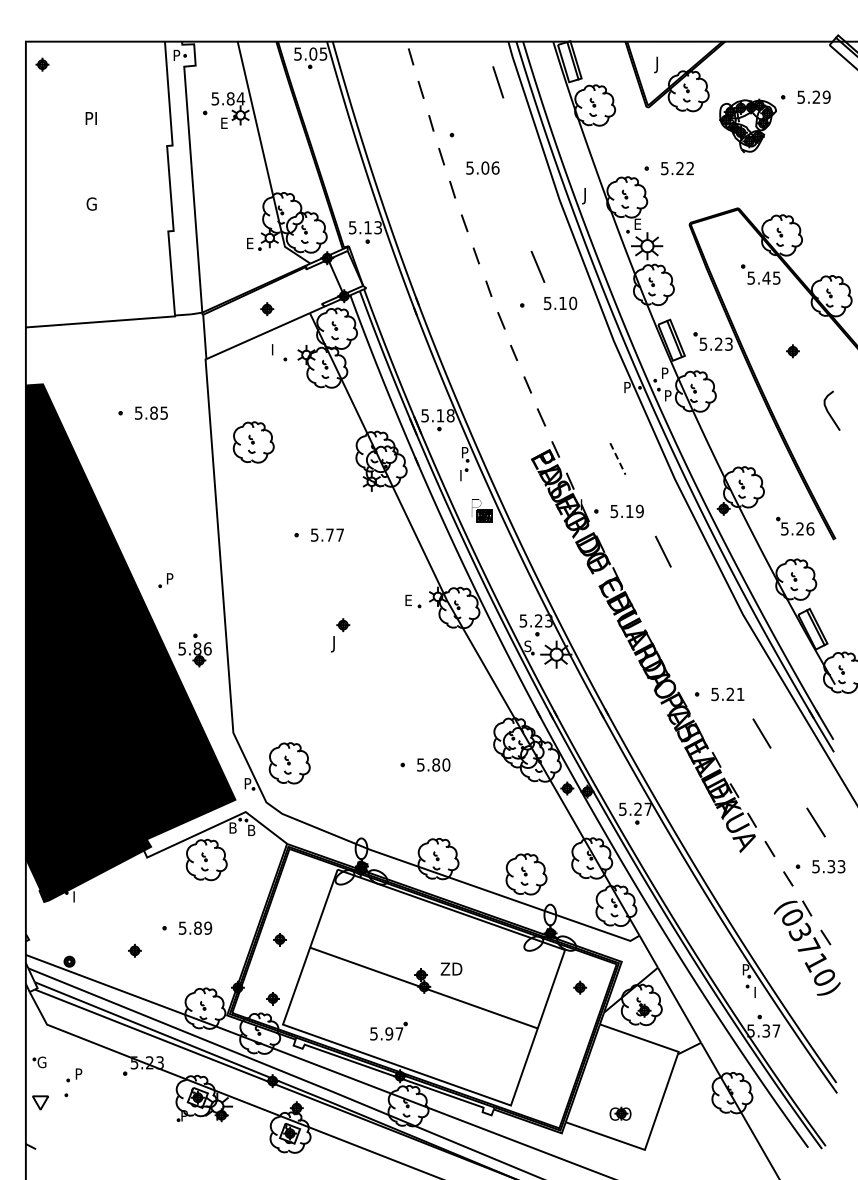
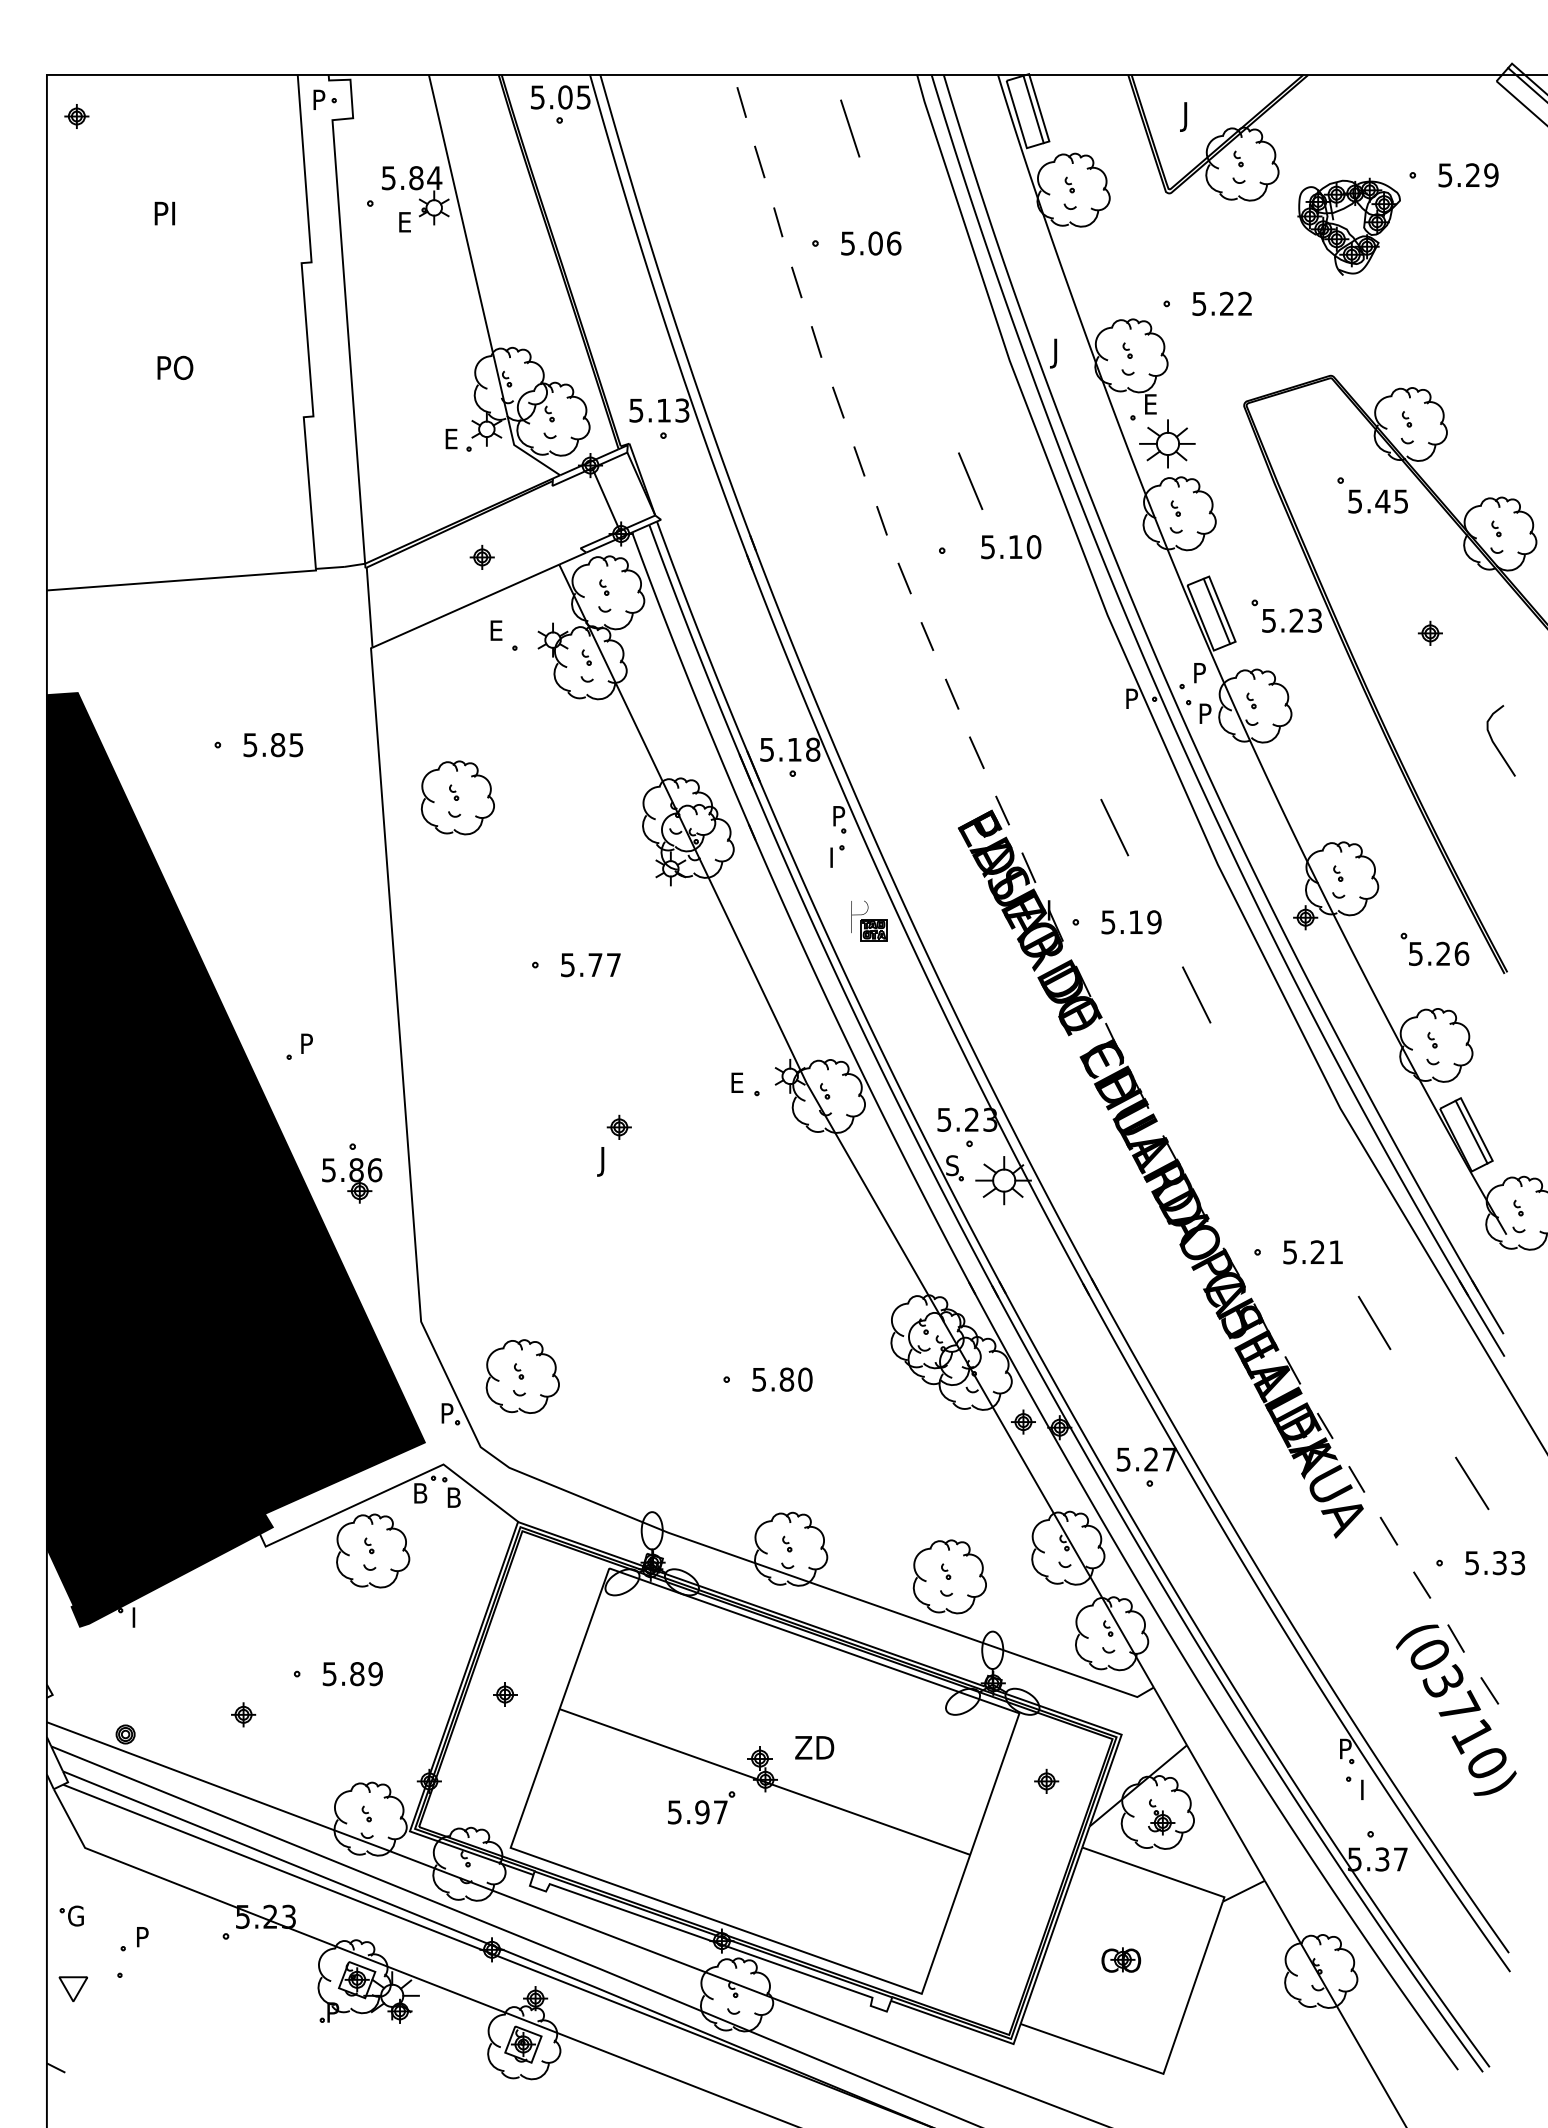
line: (498, 82) -> (850, 128), moved
text: (482, 167) -> (870, 242), moved
text: (96, 203) -> (174, 366), G -> PO
text: (275, 349) -> (497, 630), I -> E
line: (617, 458) -> (1113, 826), dashed -> solid
part: (272, 998) -> (491, 1800), removed
part: (388, 1030) -> (700, 1806), moved
part: (620, 1113) -> (1121, 1959), moved

